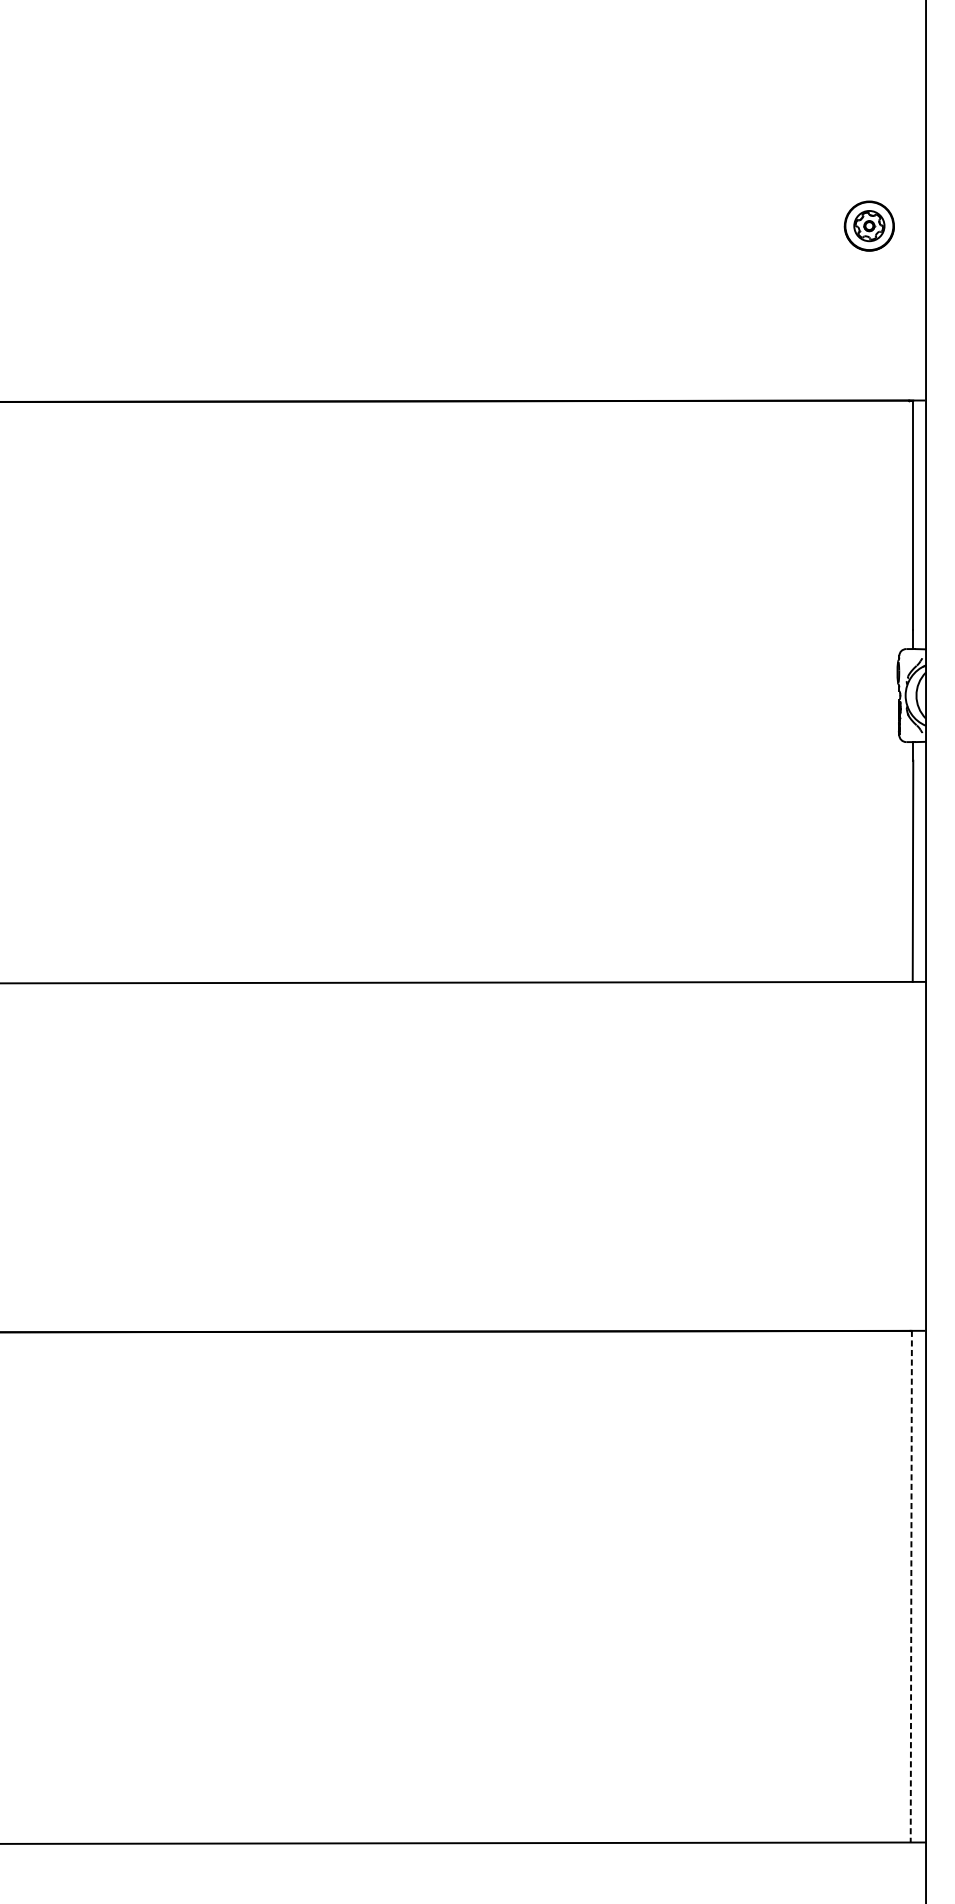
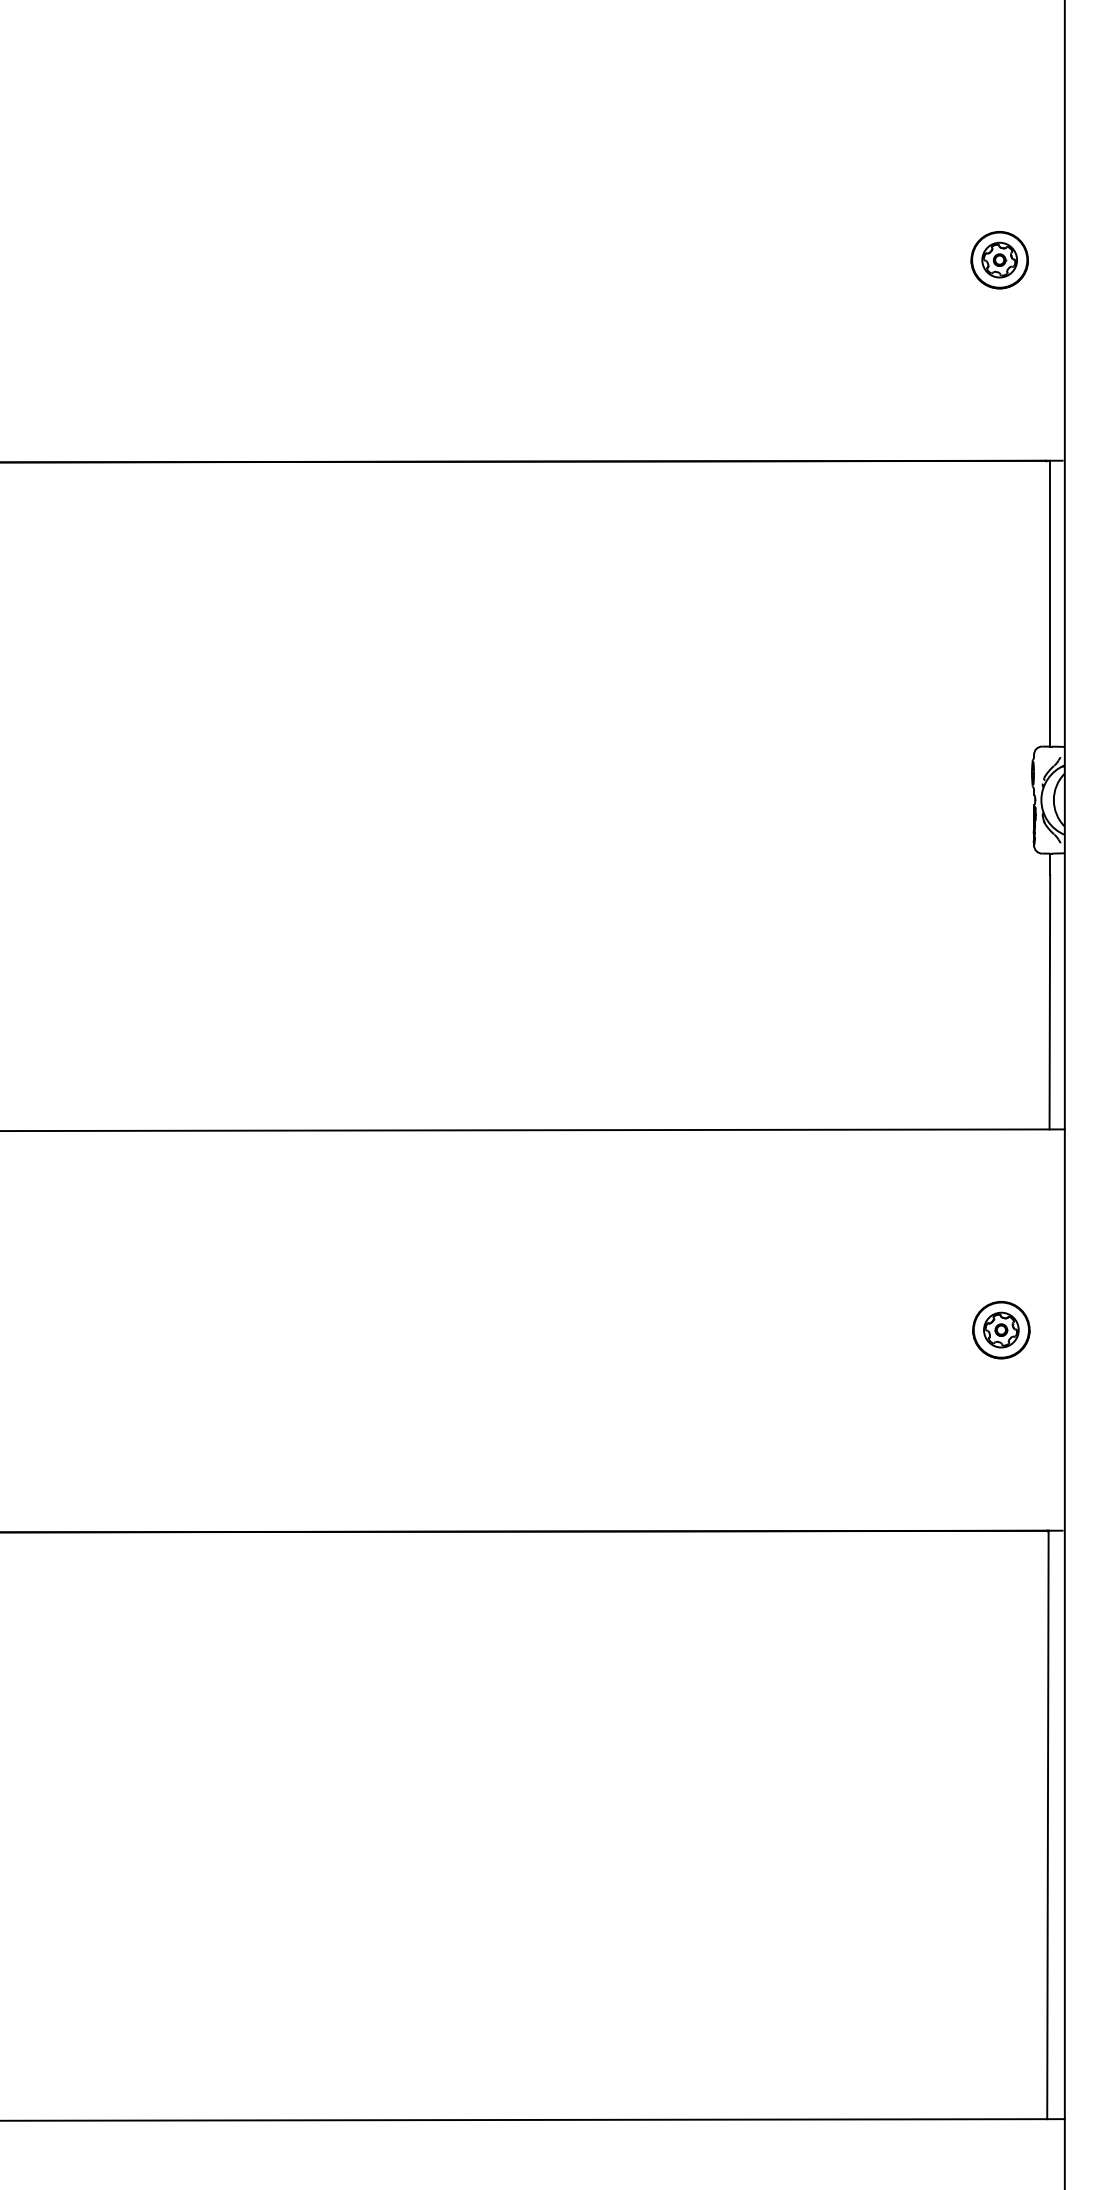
part: (870, 1156) -> (1001, 1330), added
line: (910, 1587) -> (1047, 1825), dashed -> solid

